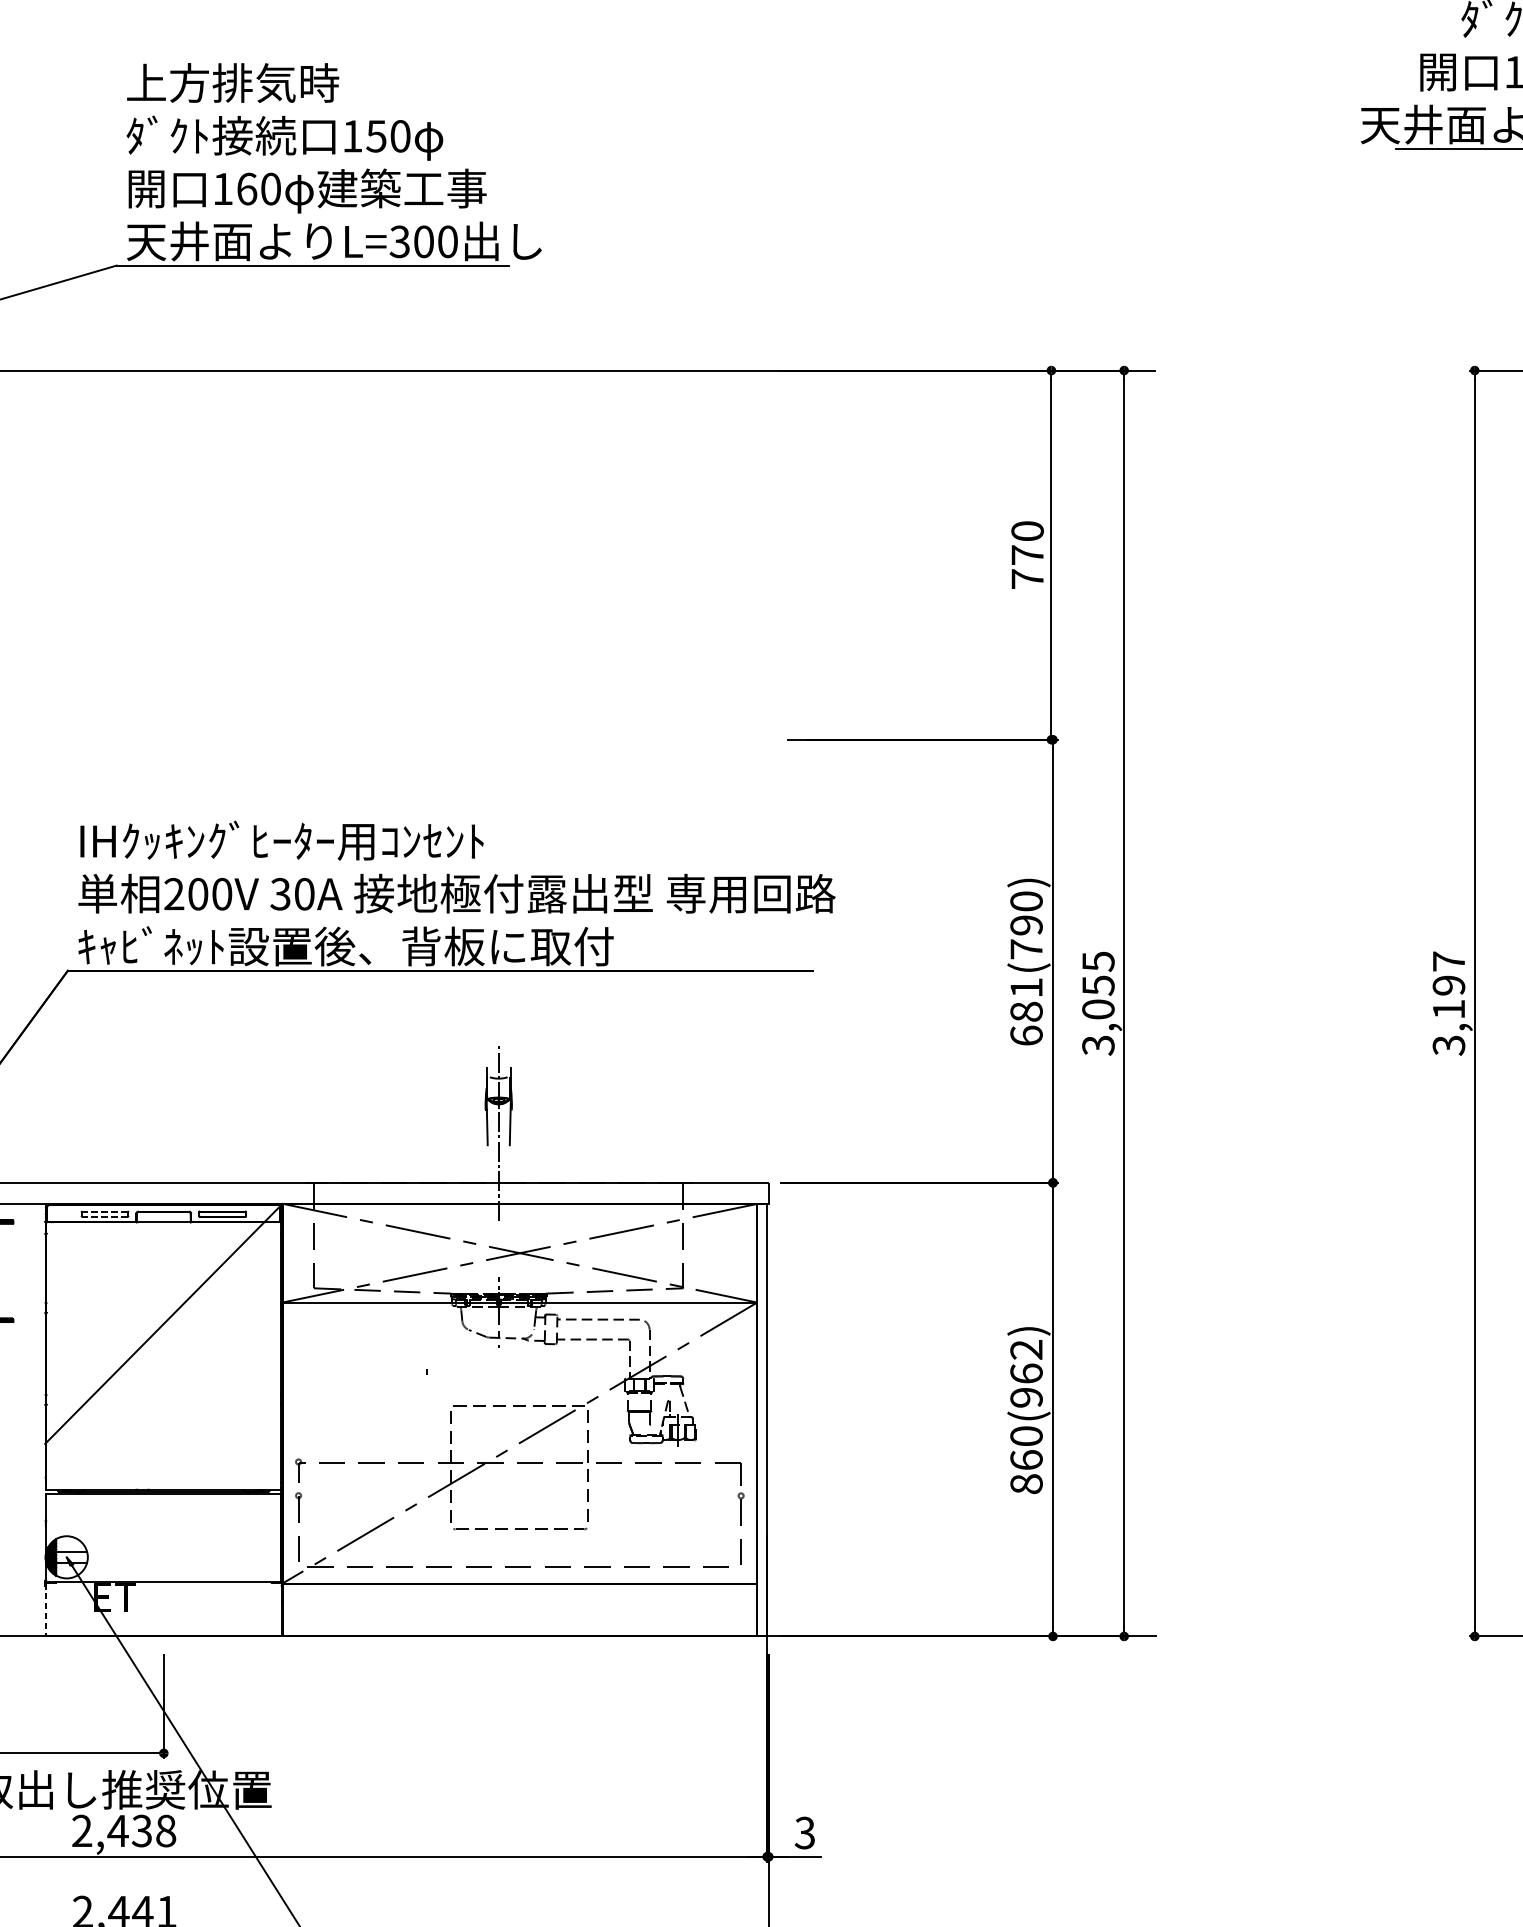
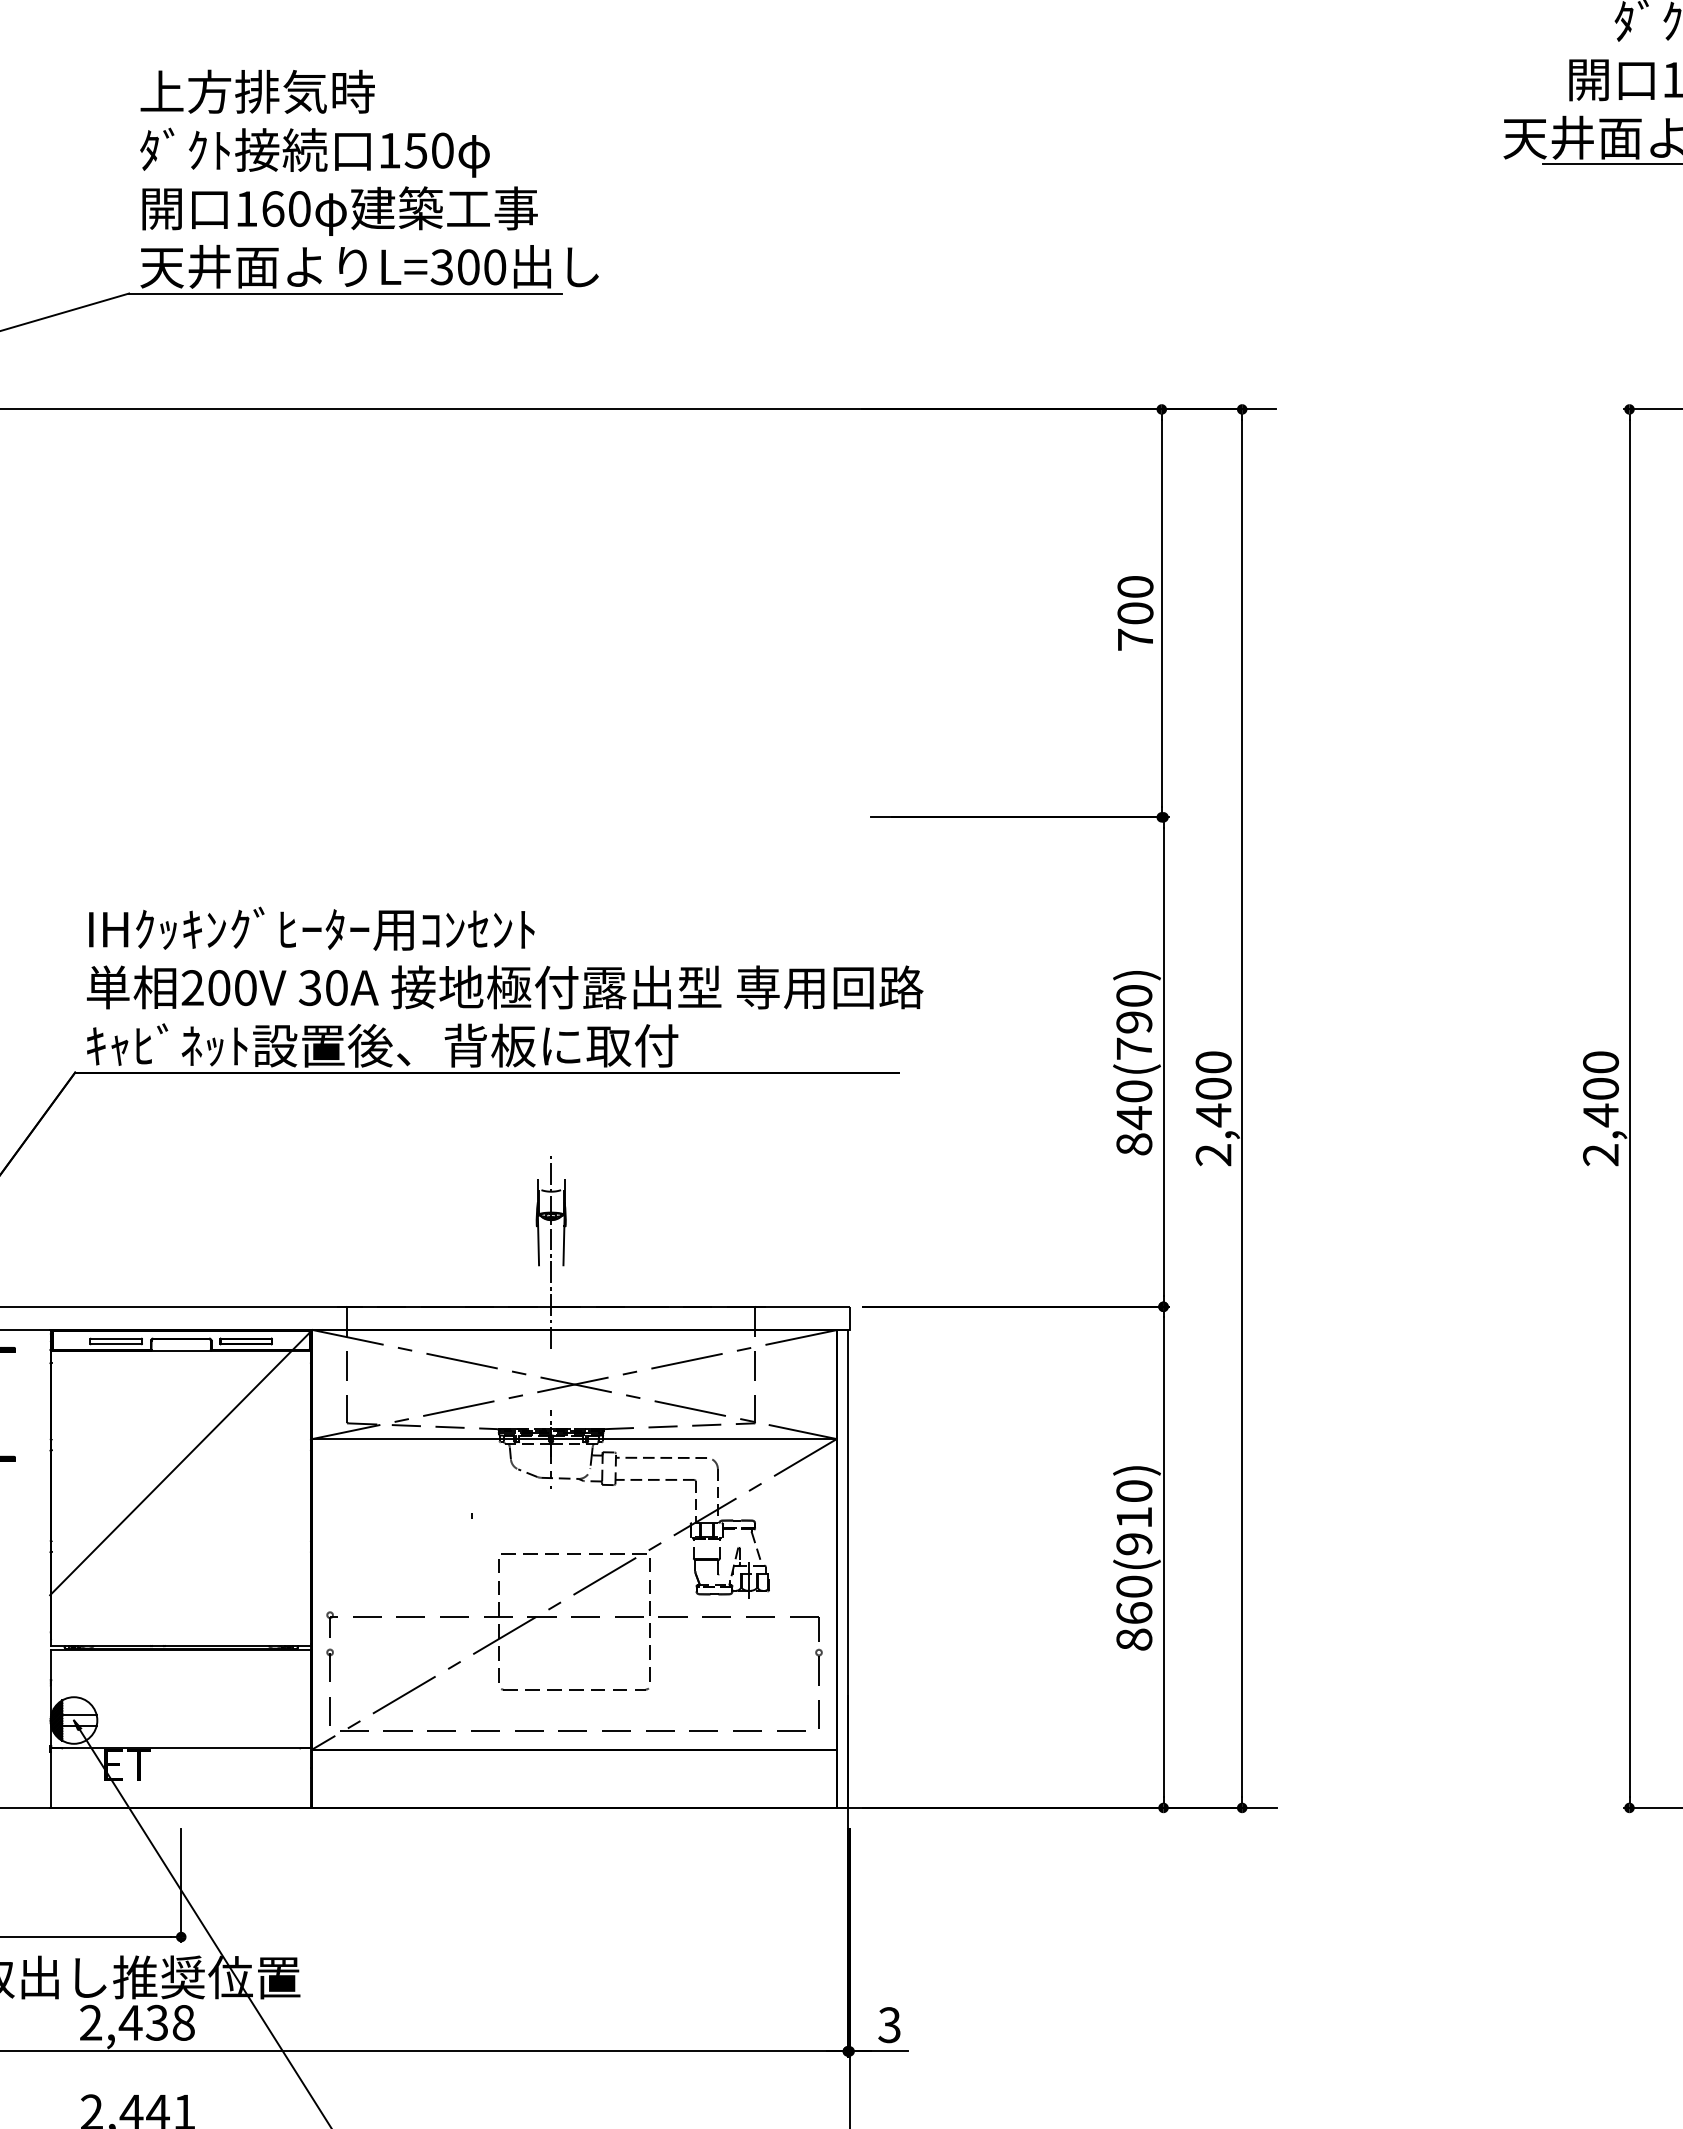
text: (1027, 555) -> (1135, 613), 770 -> 700
text: (1098, 1003) -> (1213, 1108), 3,055 -> 2,400
text: (1449, 1003) -> (1601, 1108), 3,197 -> 2,400
text: (1026, 1011) -> (1134, 1117), 681(790) -> 840(790)
line: (104, 1211) -> (115, 1338), dashed -> solid
line: (104, 1216) -> (115, 1344), dashed -> solid
text: (1026, 1361) -> (1134, 1504), 860(962) -> 860(910)
line: (46, 1610) -> (51, 1779), dashed -> solid

